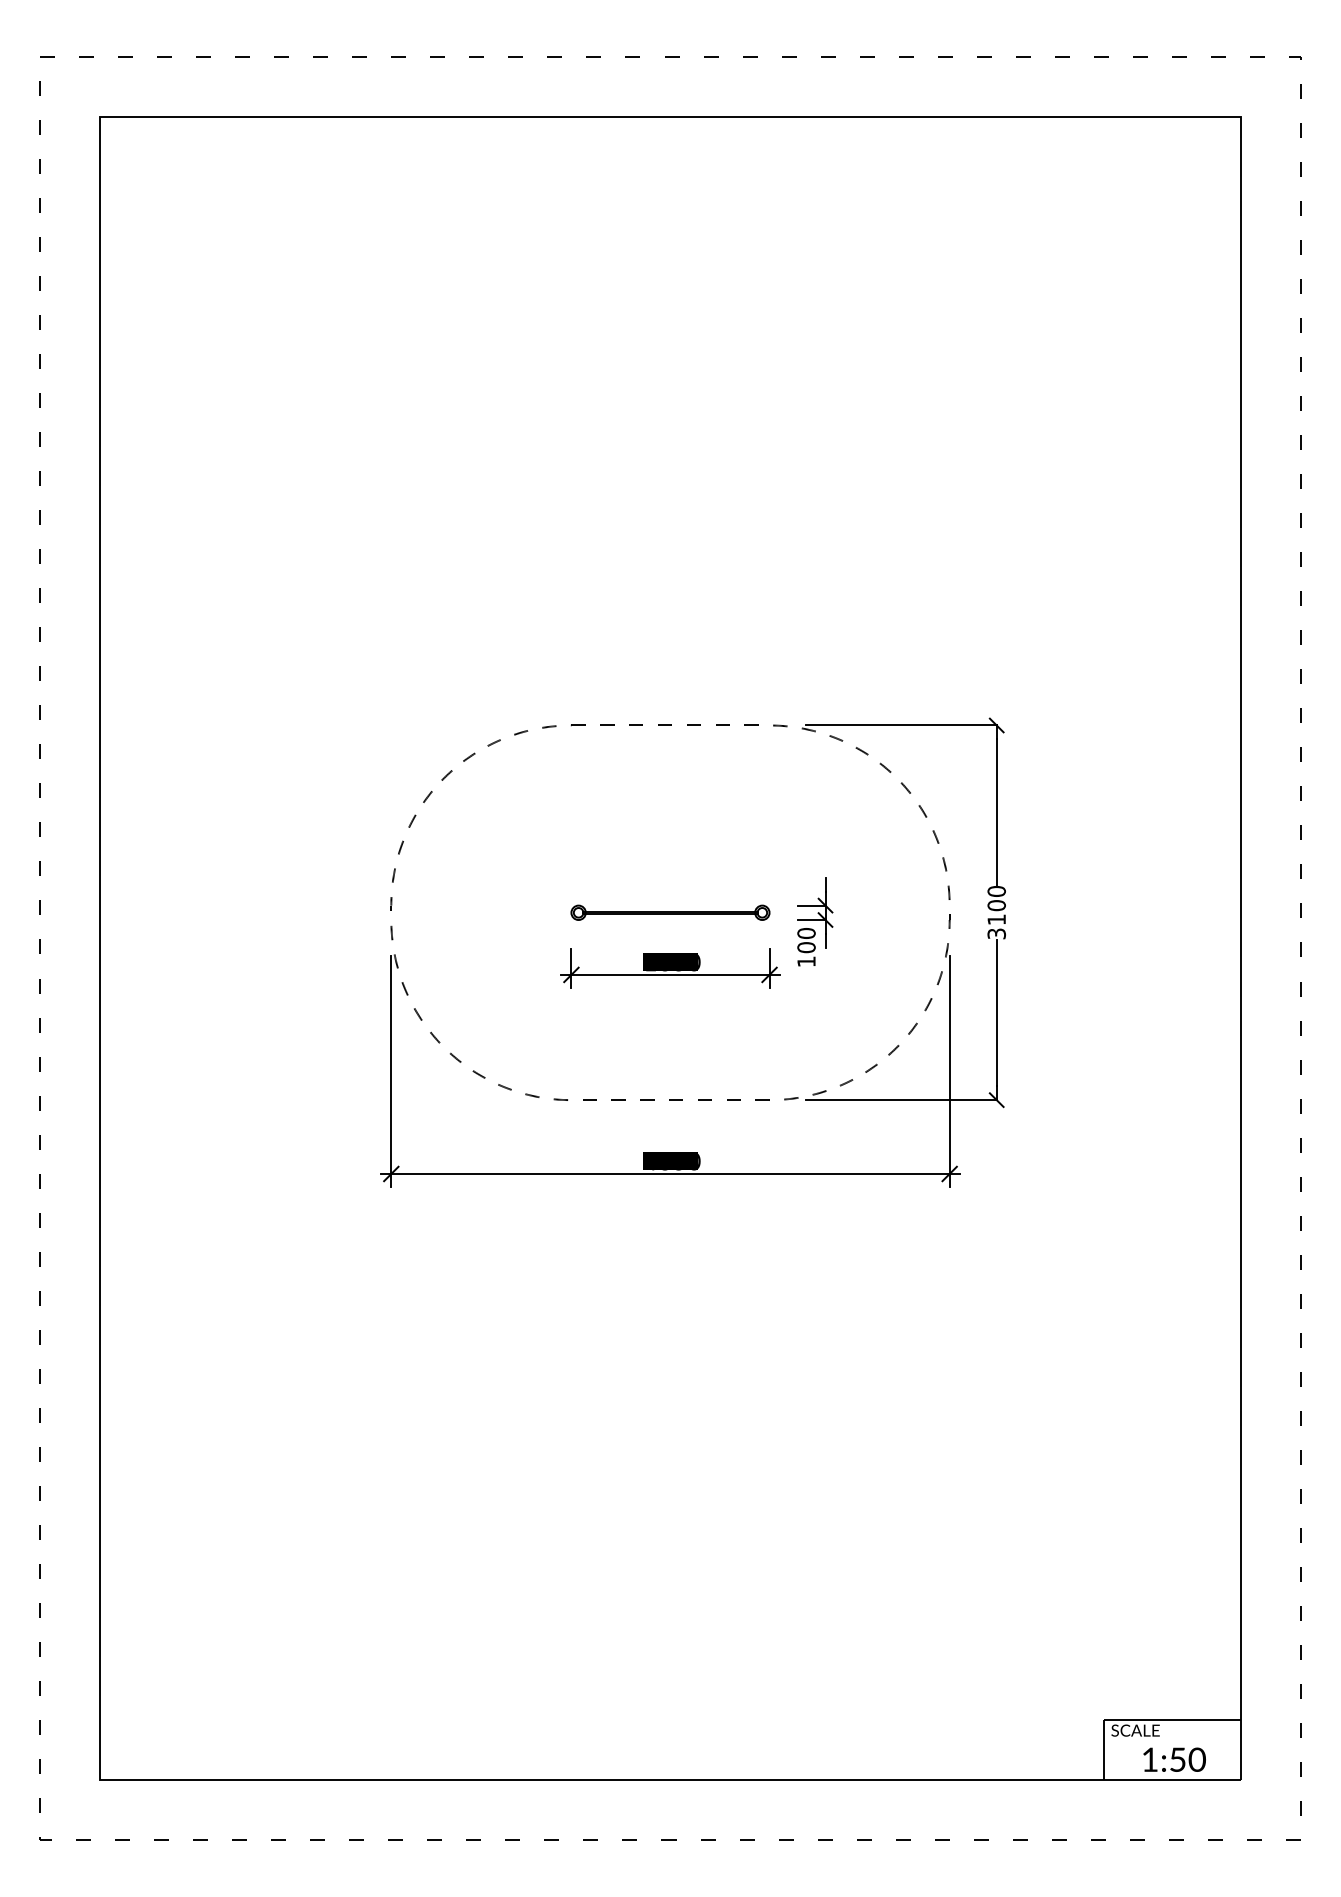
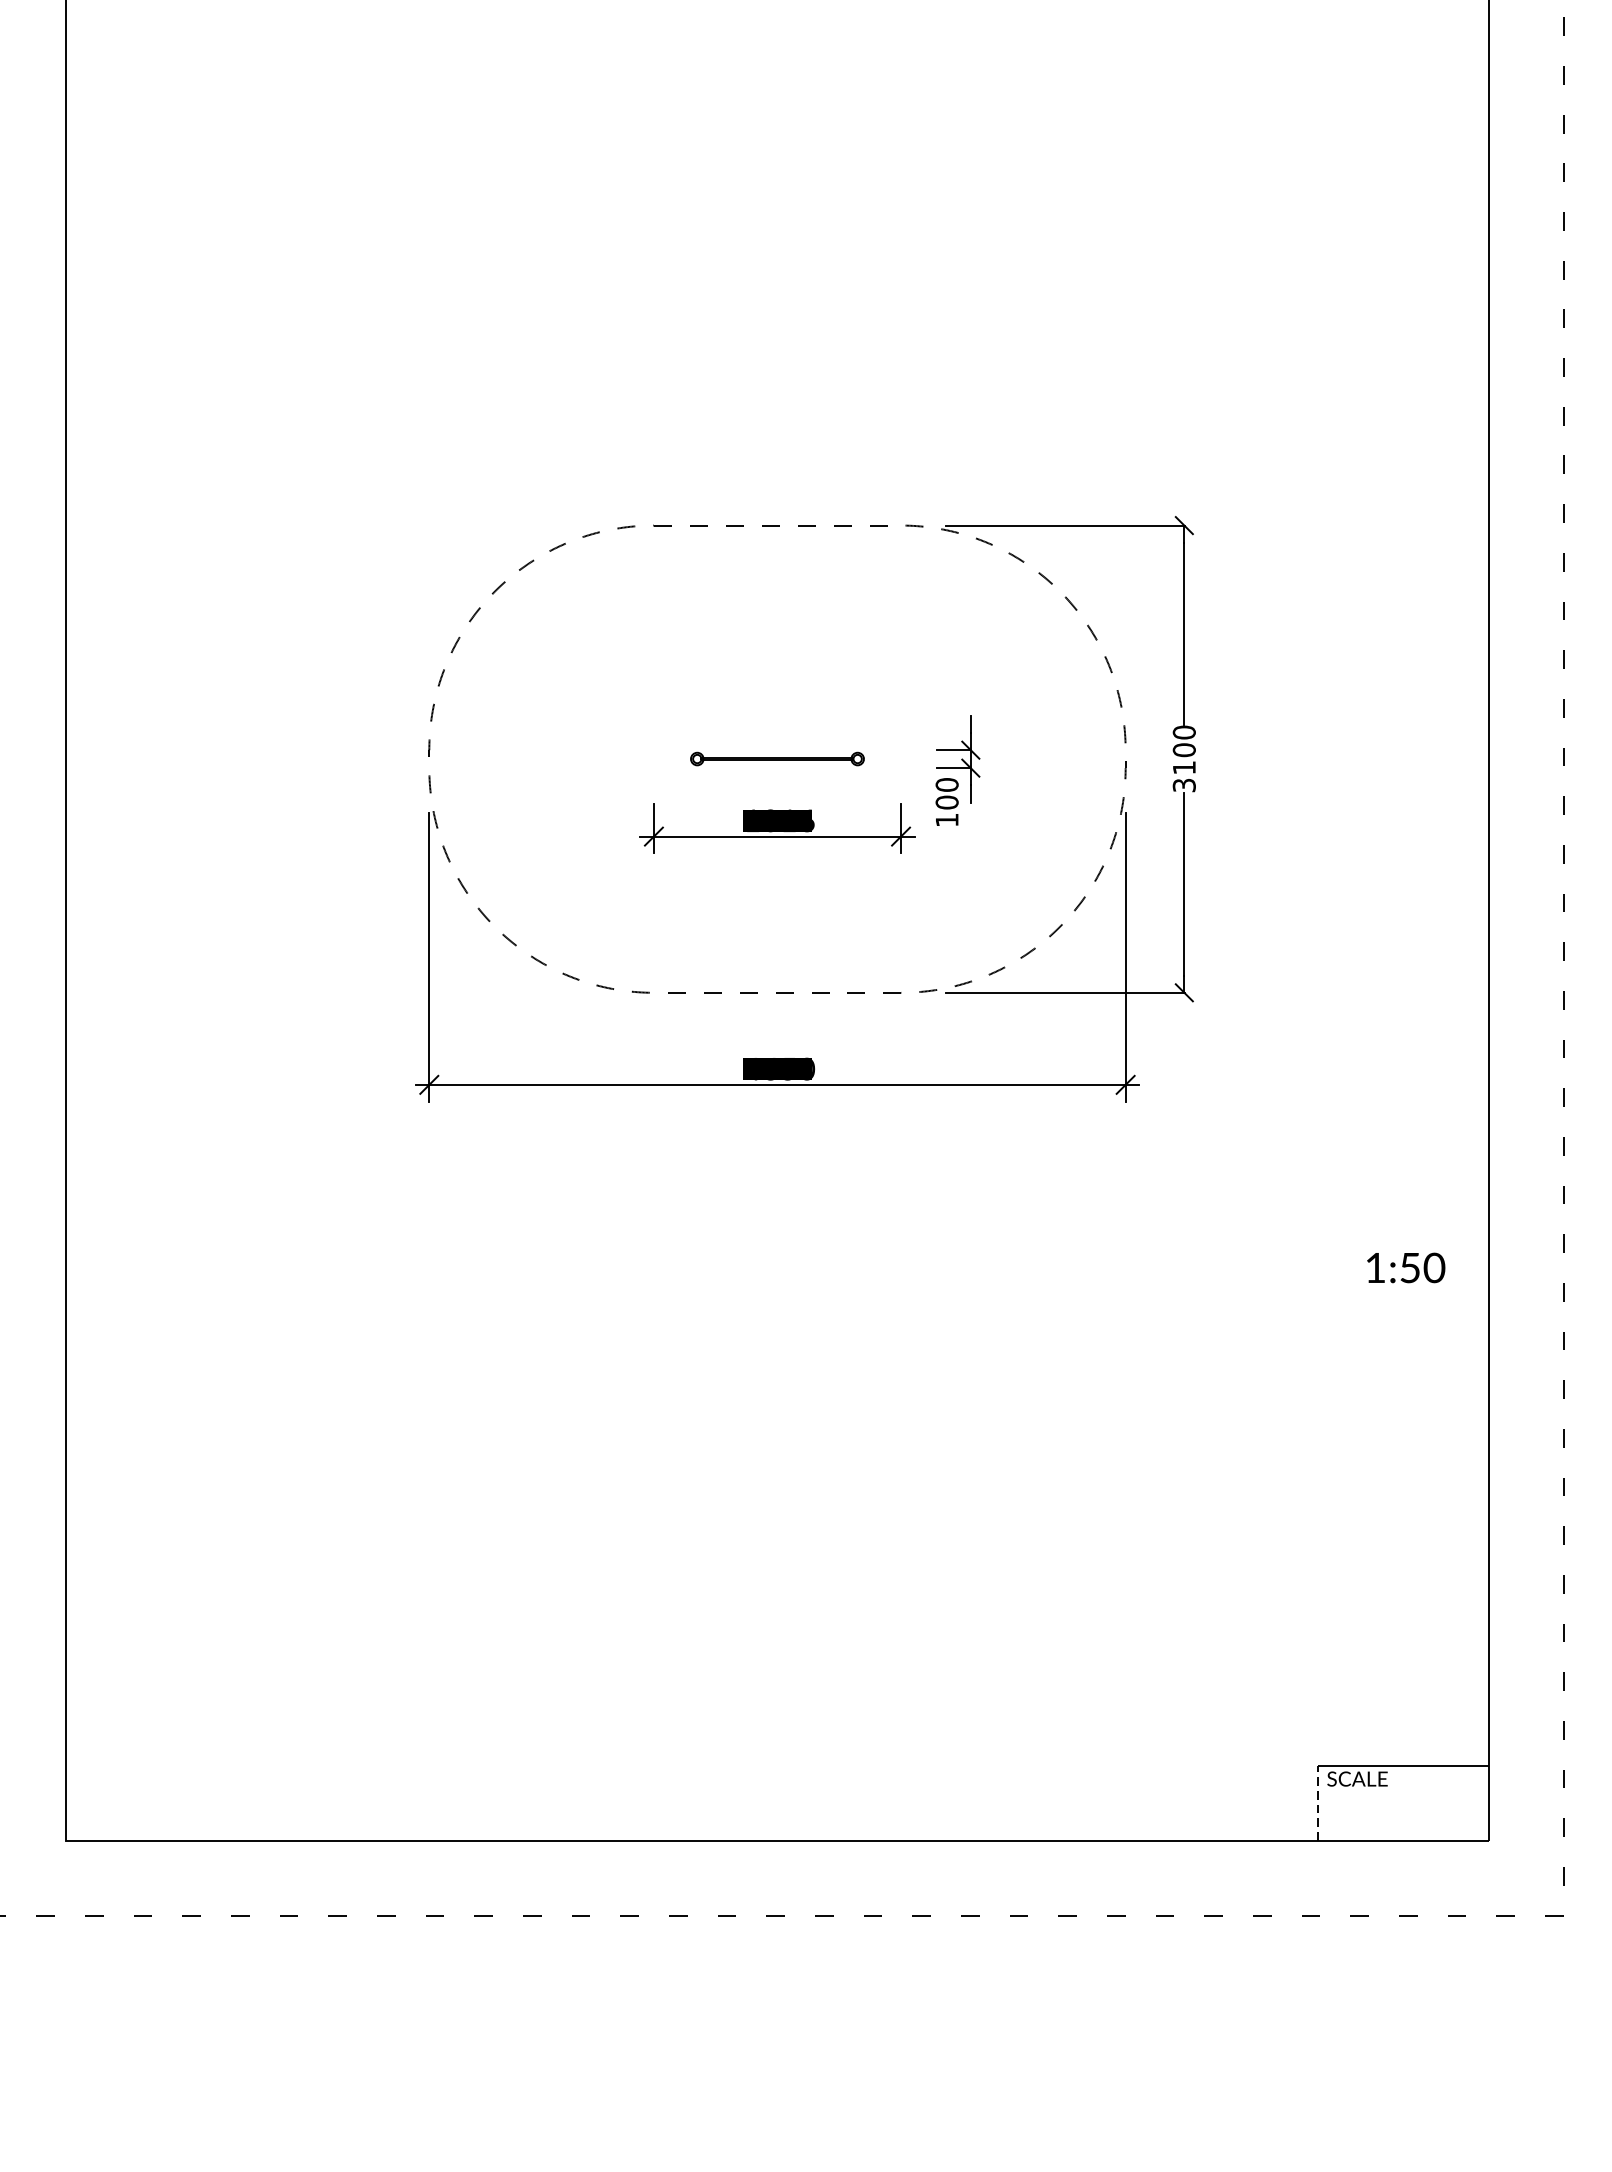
part: (670, 912) -> (777, 758), size x0.7
text: (687, 962) -> (798, 821), 1650 -> 1016
line: (1103, 1749) -> (1317, 1802), solid -> dashed
text: (1174, 1759) -> (1406, 1267), moved

